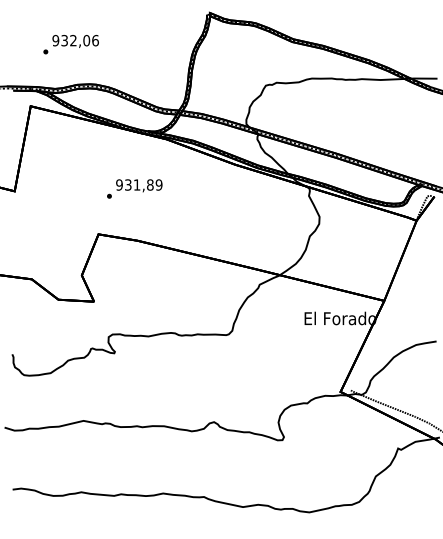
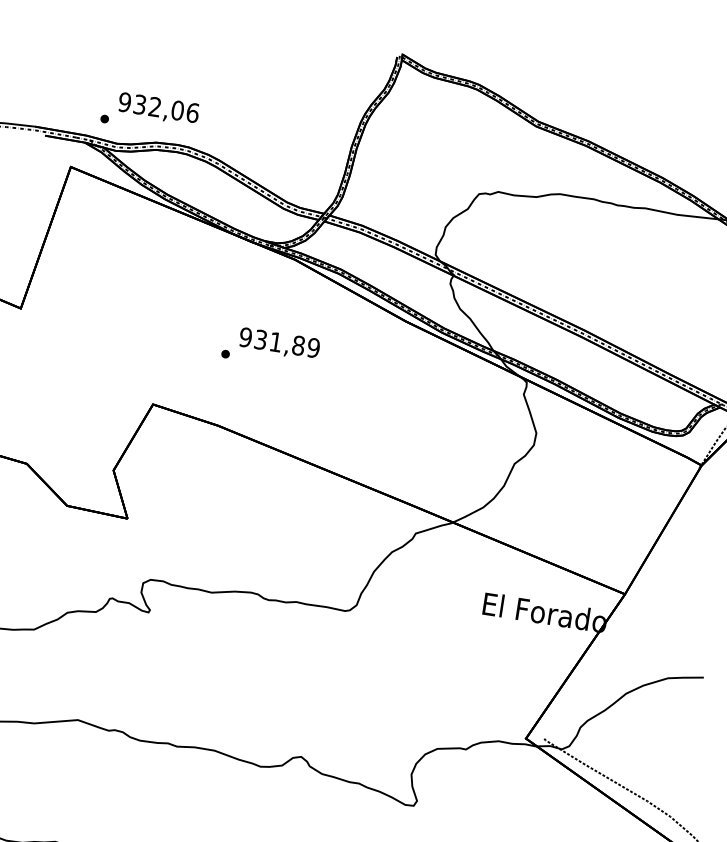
text: (70, 44) -> (148, 112), moved
text: (134, 188) -> (270, 347), moved

